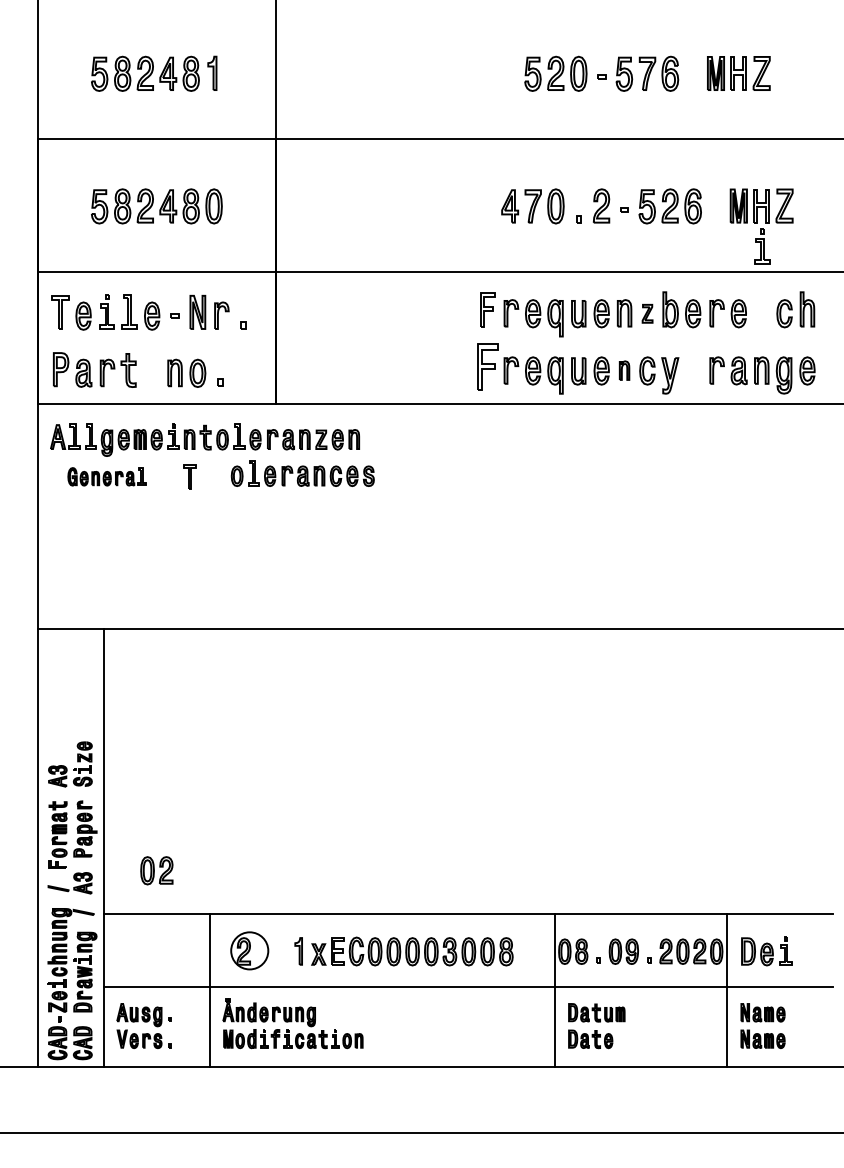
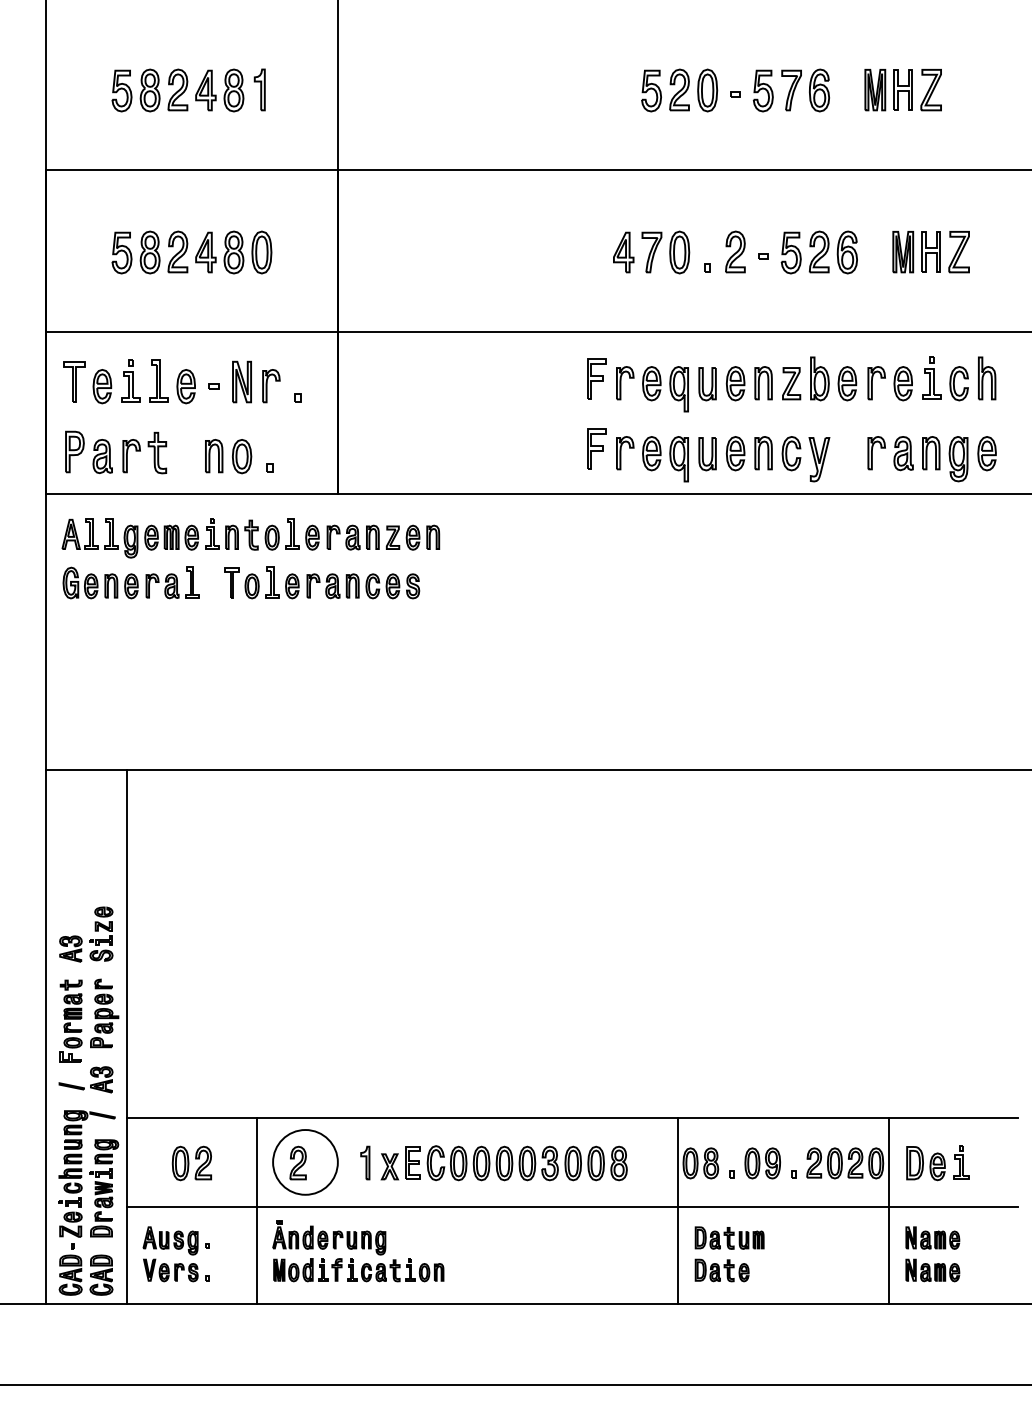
part: (761, 245) -> (931, 377), moved
part: (647, 313) -> (791, 383), size x1.43
part: (487, 366) -> (596, 448), size x0.71
part: (624, 370) -> (763, 453), size x1.43
part: (302, 473) -> (332, 582), moved
part: (106, 476) -> (130, 582), size x1.43
part: (156, 870) -> (191, 1163), moved
circle: (249, 950) -> (305, 1162), size x1.43

